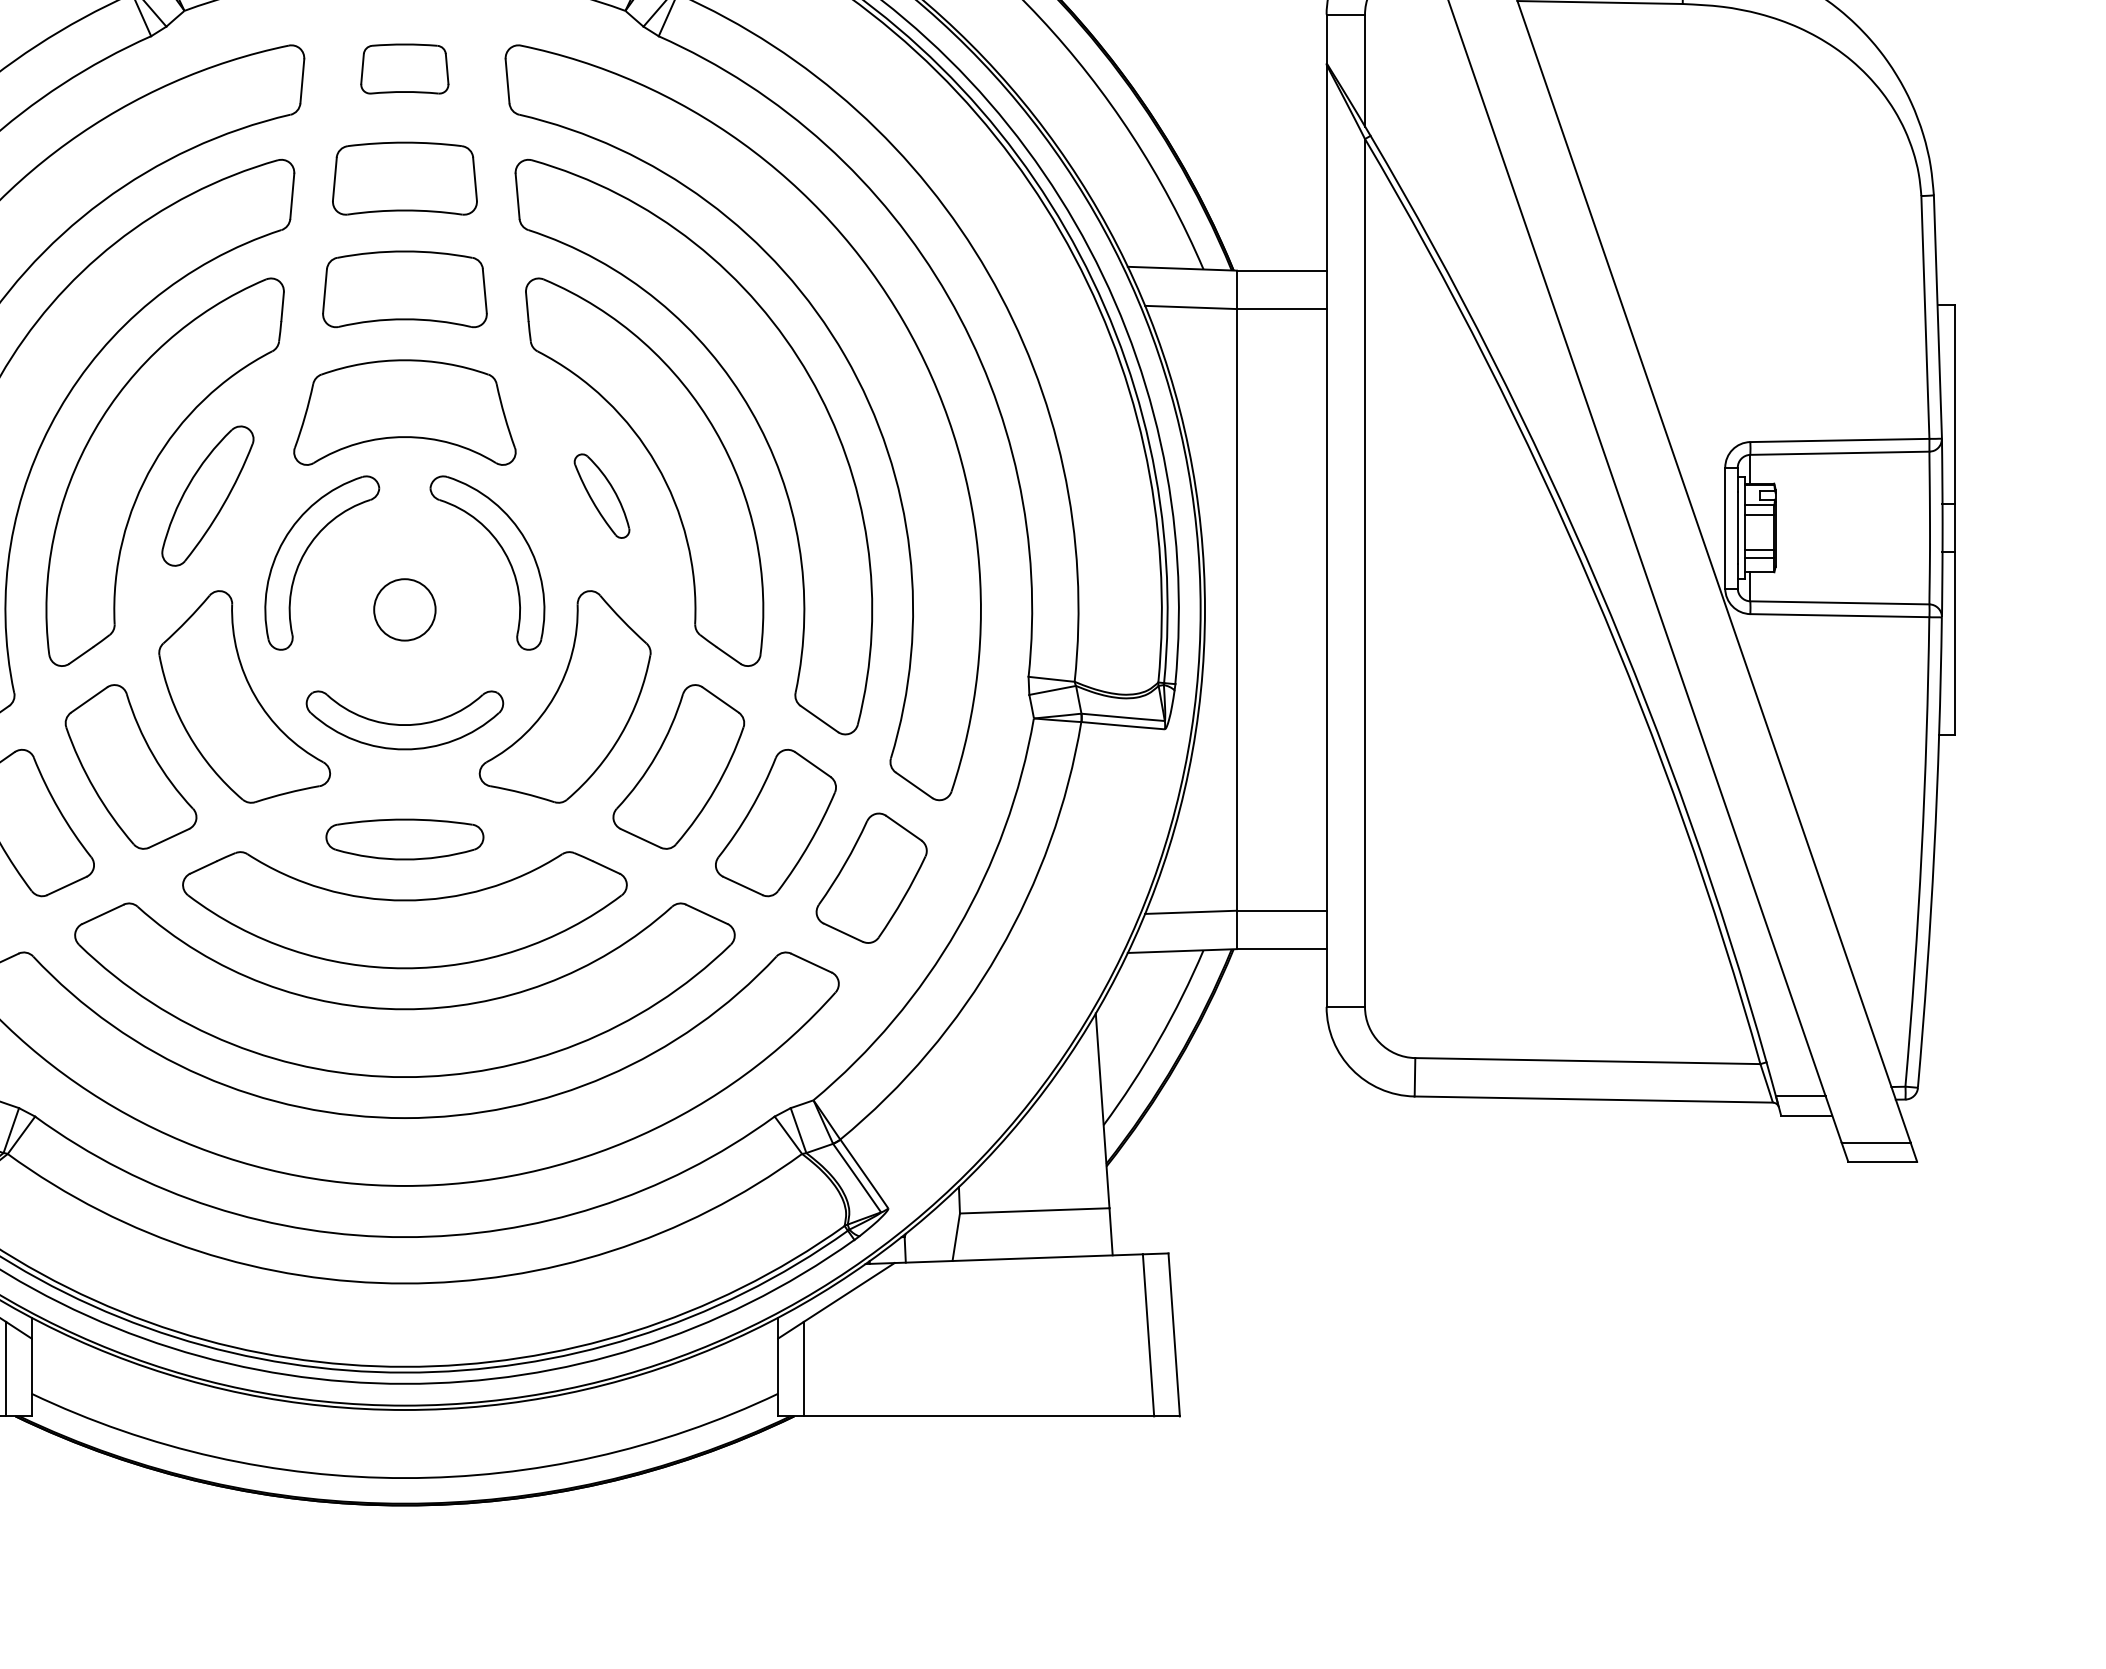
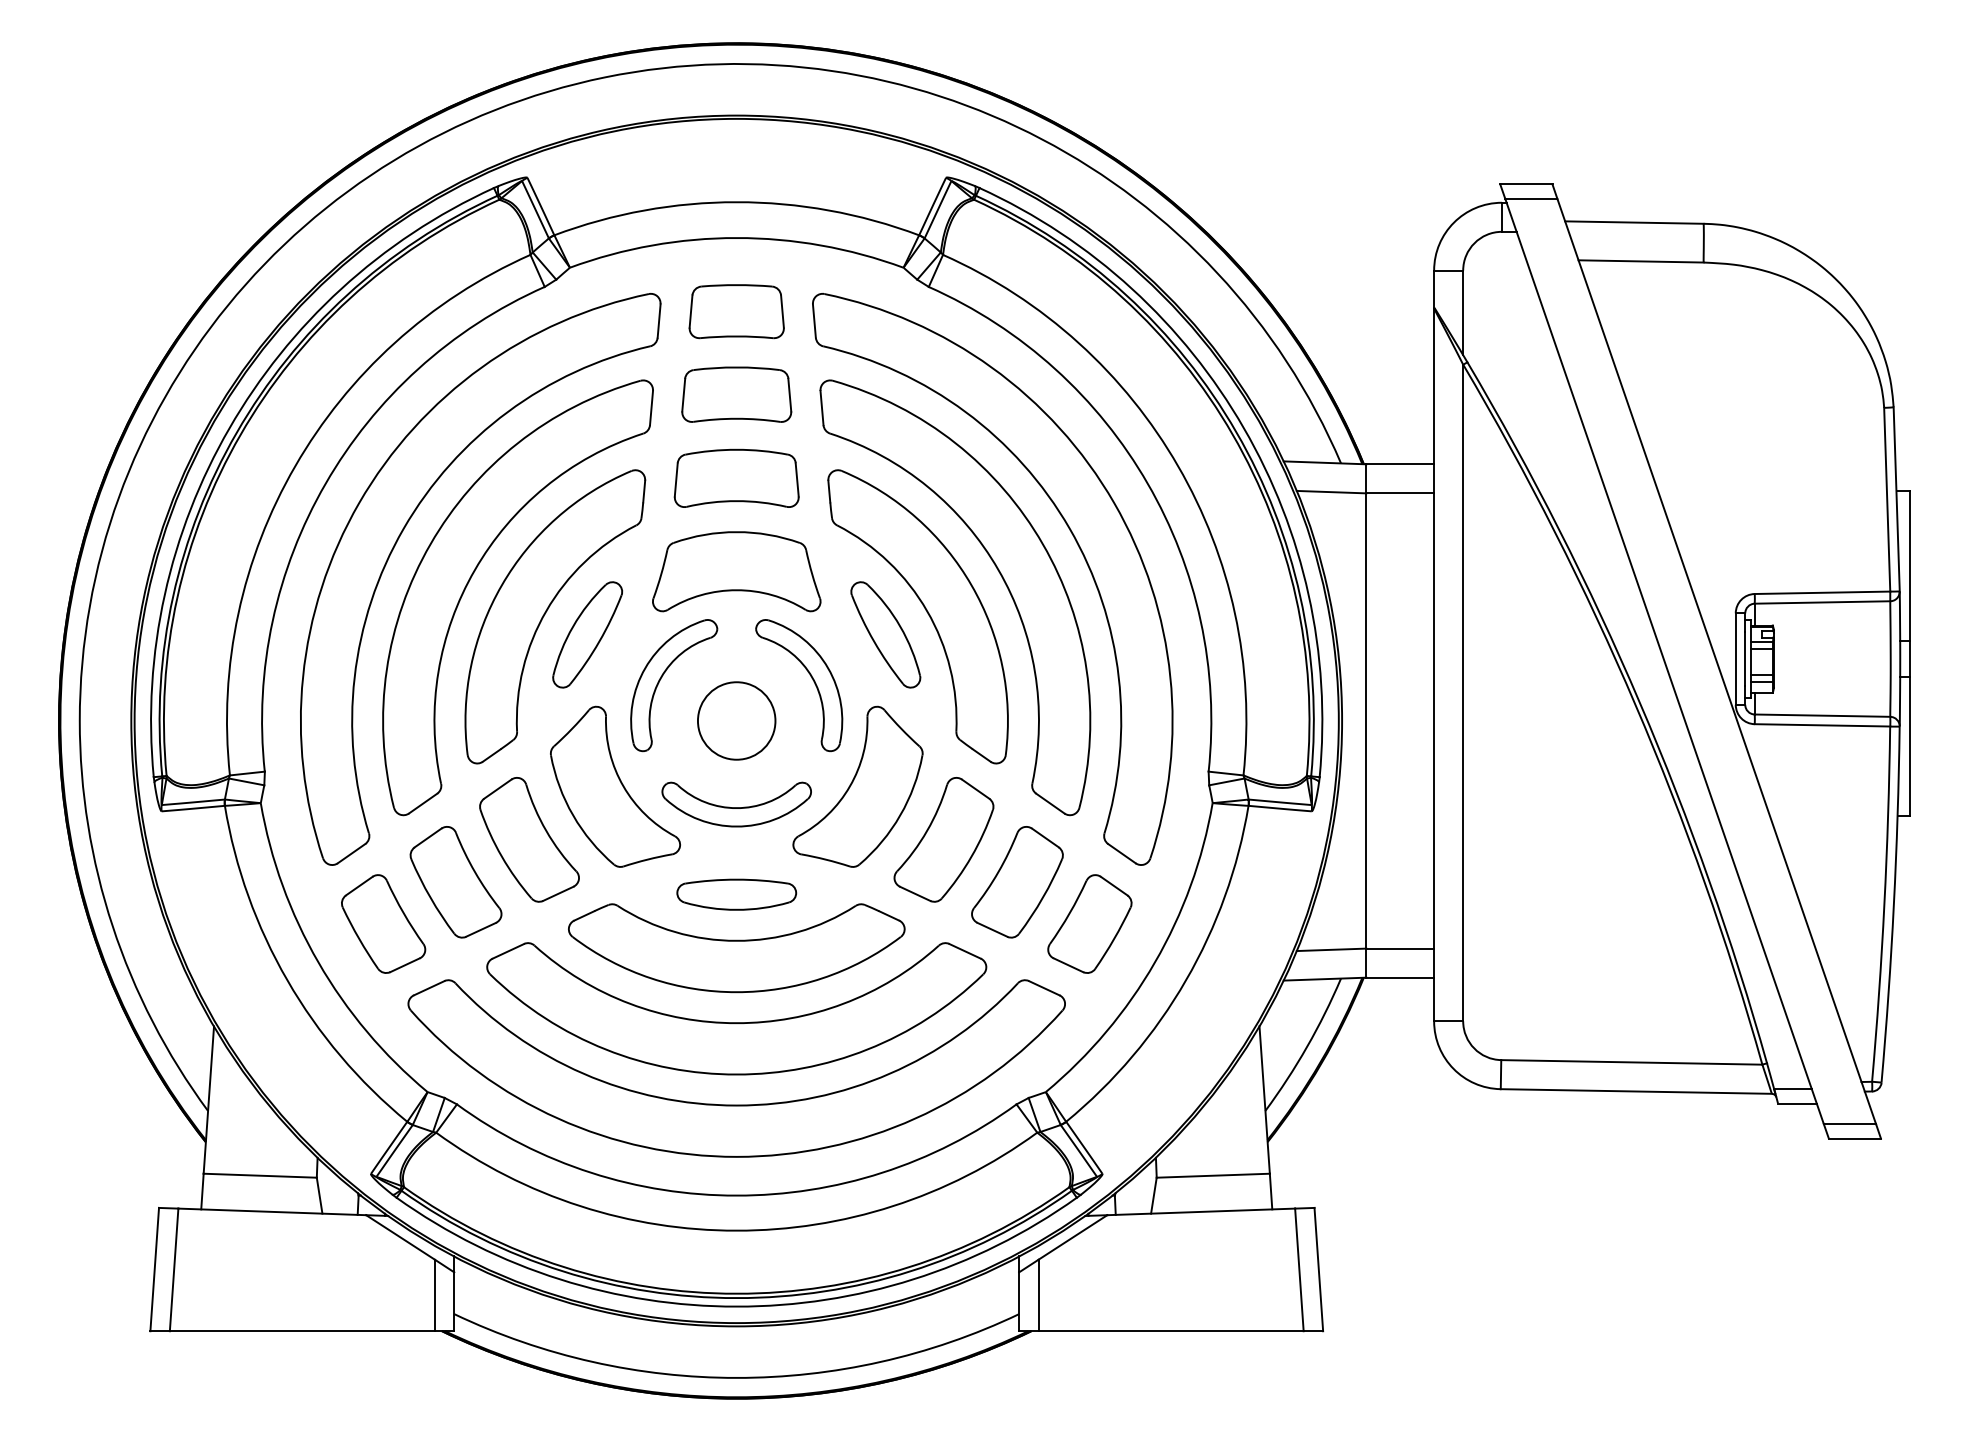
part: (404, 68) -> (736, 311), size x1.43
part: (601, 495) -> (885, 634), size x1.67
circle: (404, 609) -> (736, 720), size x1.67

